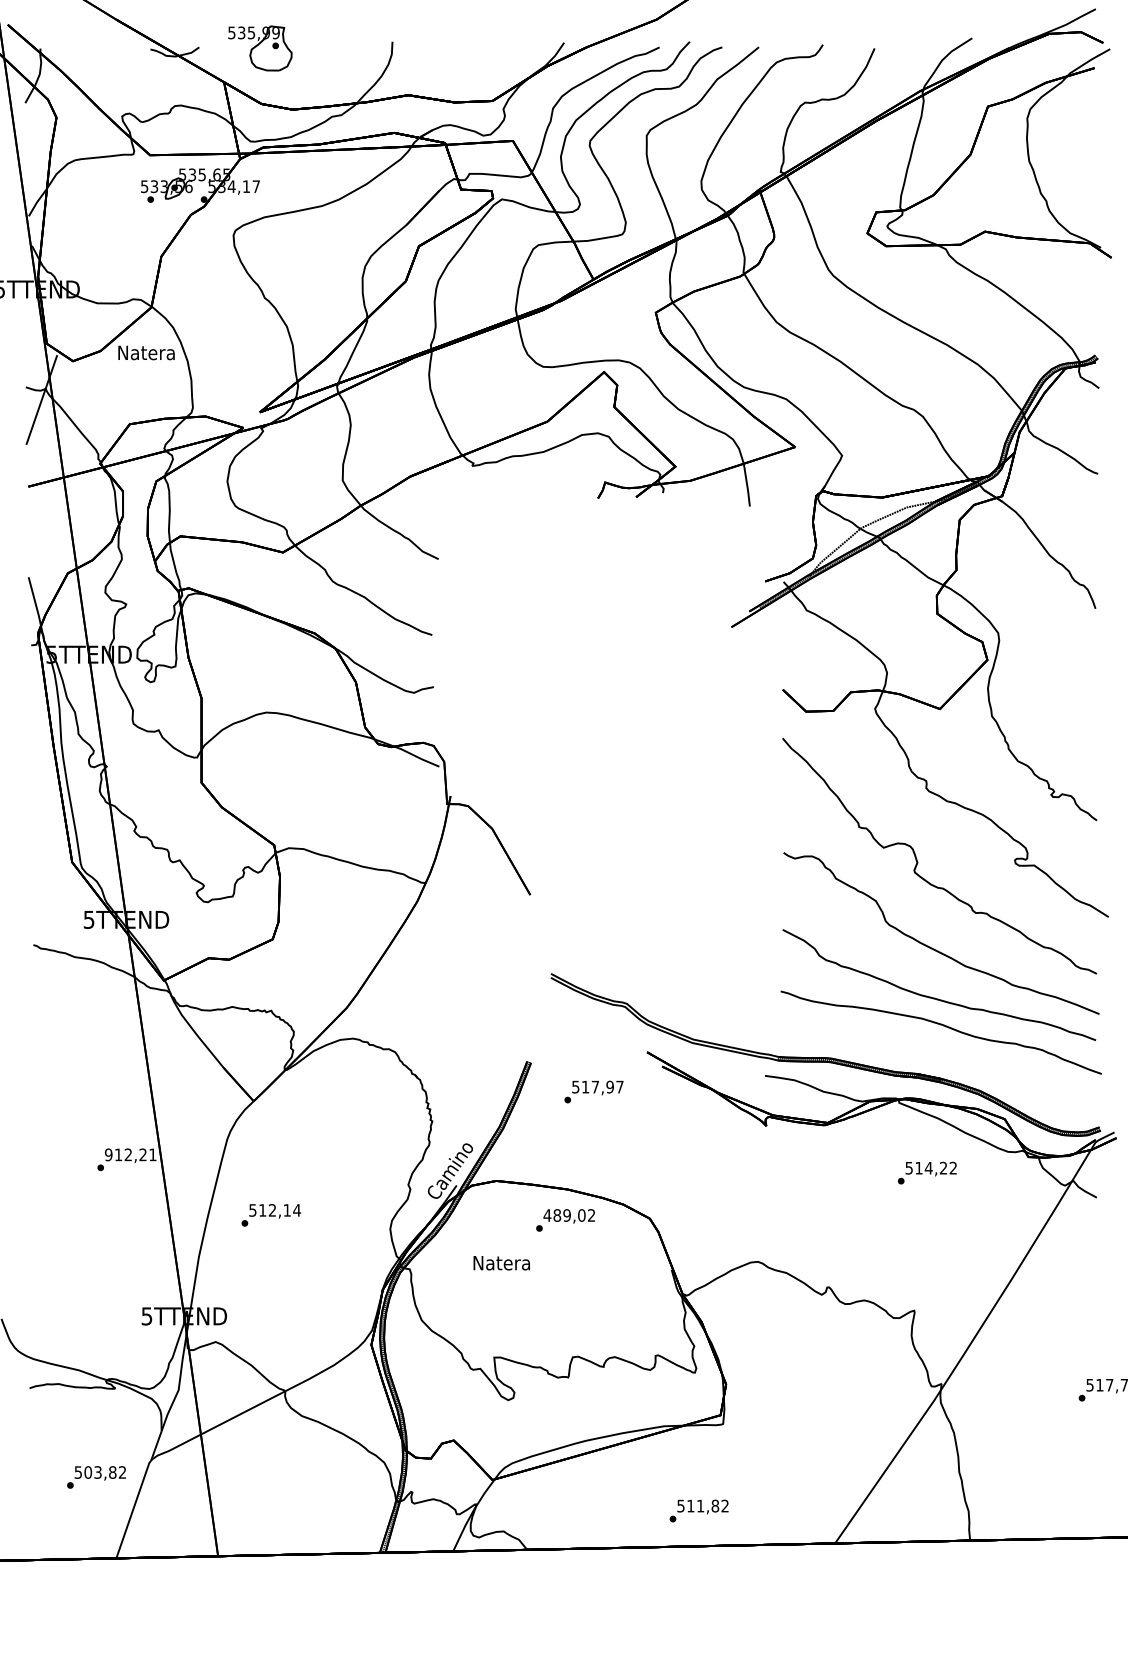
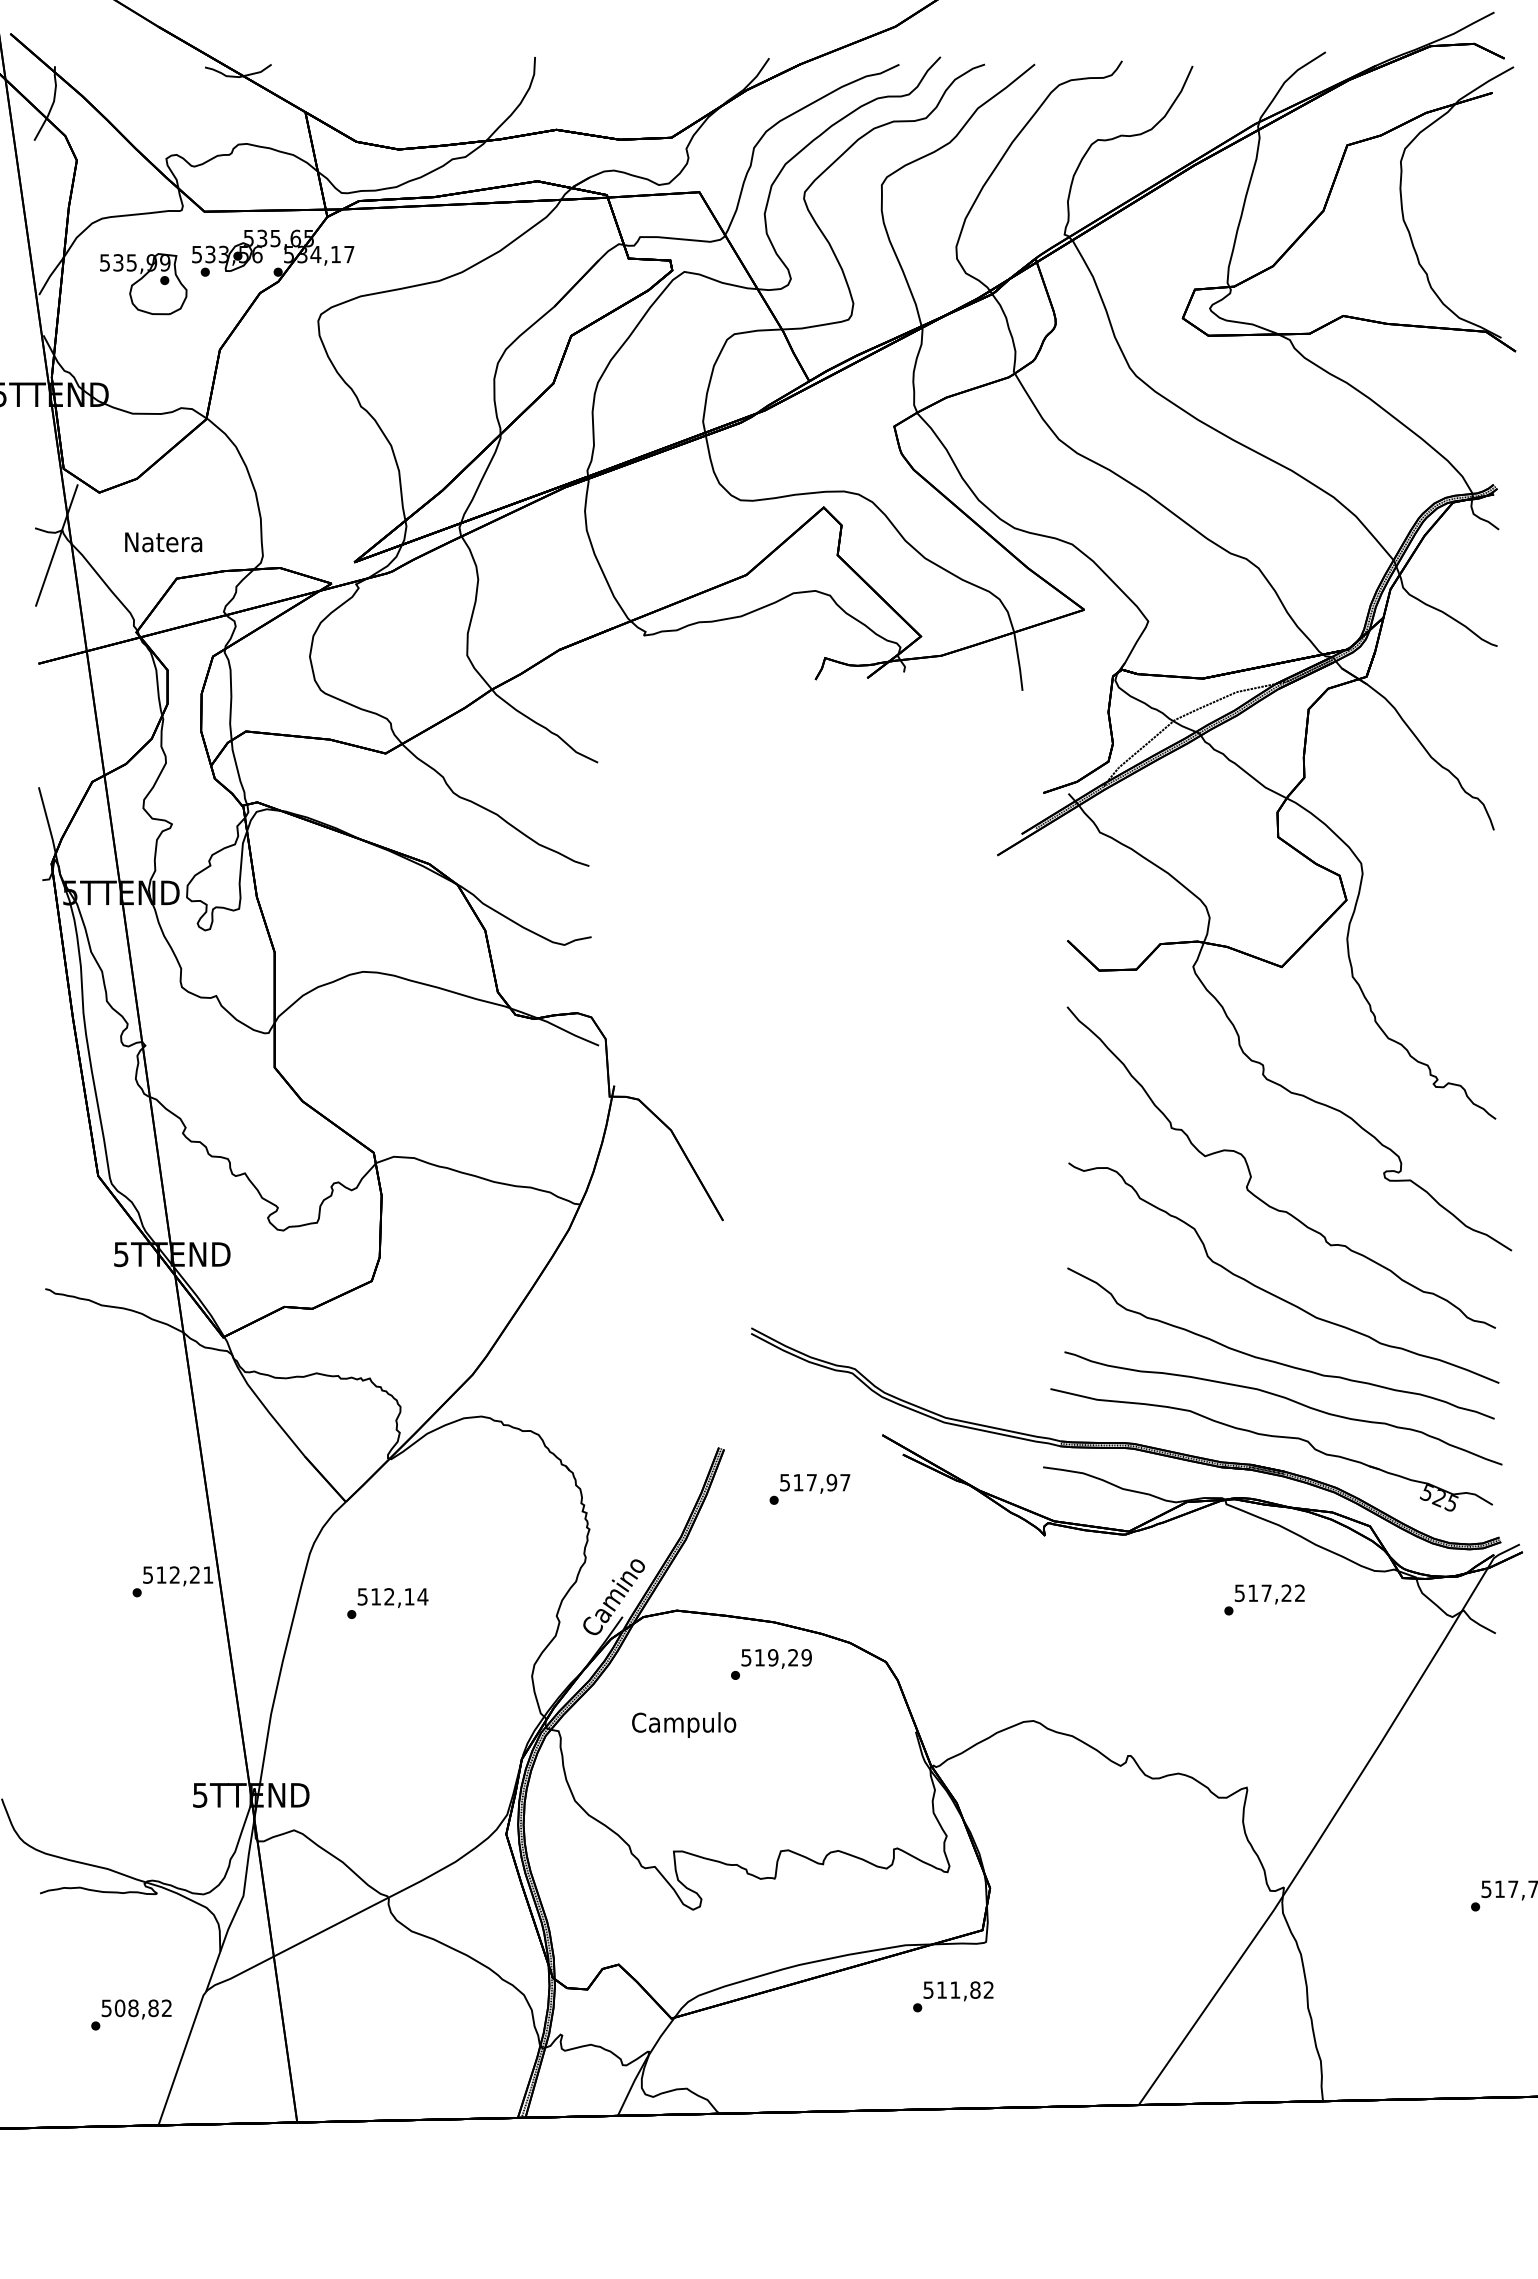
part: (260, 48) -> (143, 284), moved
text: (146, 353) -> (163, 542), moved
part: (933, 1053) -> (1273, 1437), added
text: (108, 1154) -> (147, 1574), 912,21 -> 512,21
text: (928, 1167) -> (1266, 1592), 514,22 -> 517,22
text: (271, 1215) -> (387, 1603), moved
text: (568, 1215) -> (775, 1657), 489,02 -> 519,29
text: (502, 1264) -> (684, 1724), Natera -> Campulo
text: (98, 1472) -> (133, 2008), 503,82 -> 508,82
text: (699, 1510) -> (953, 1996), moved

